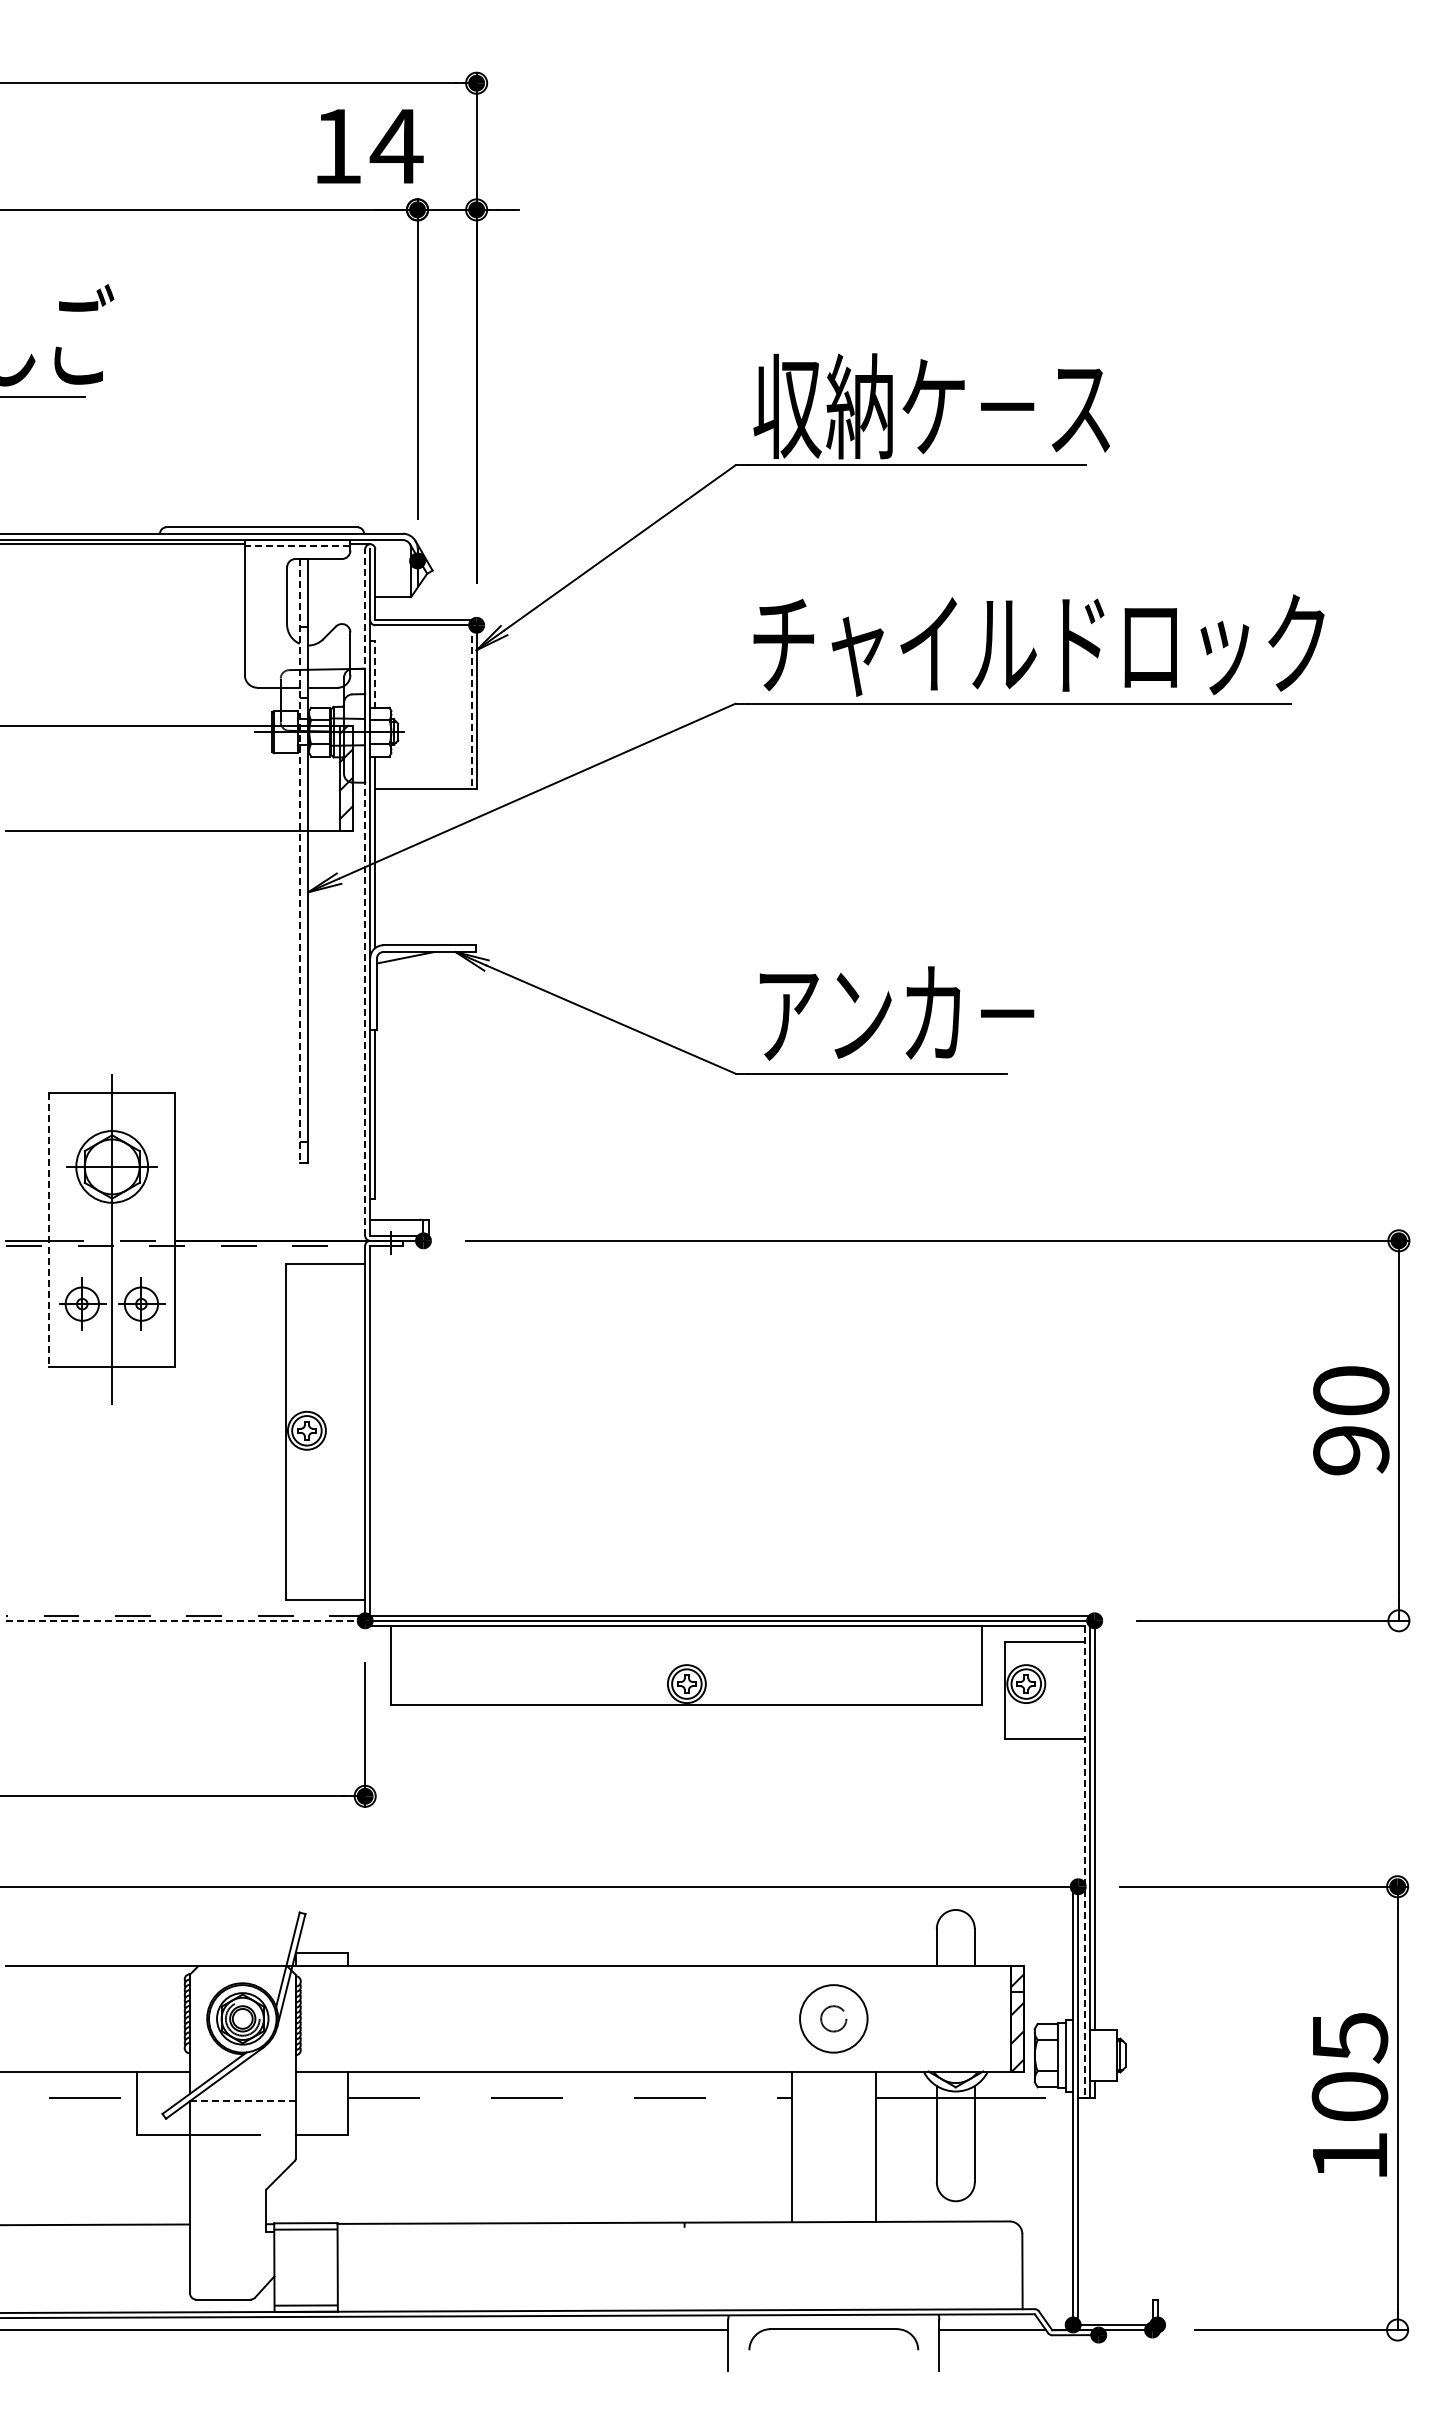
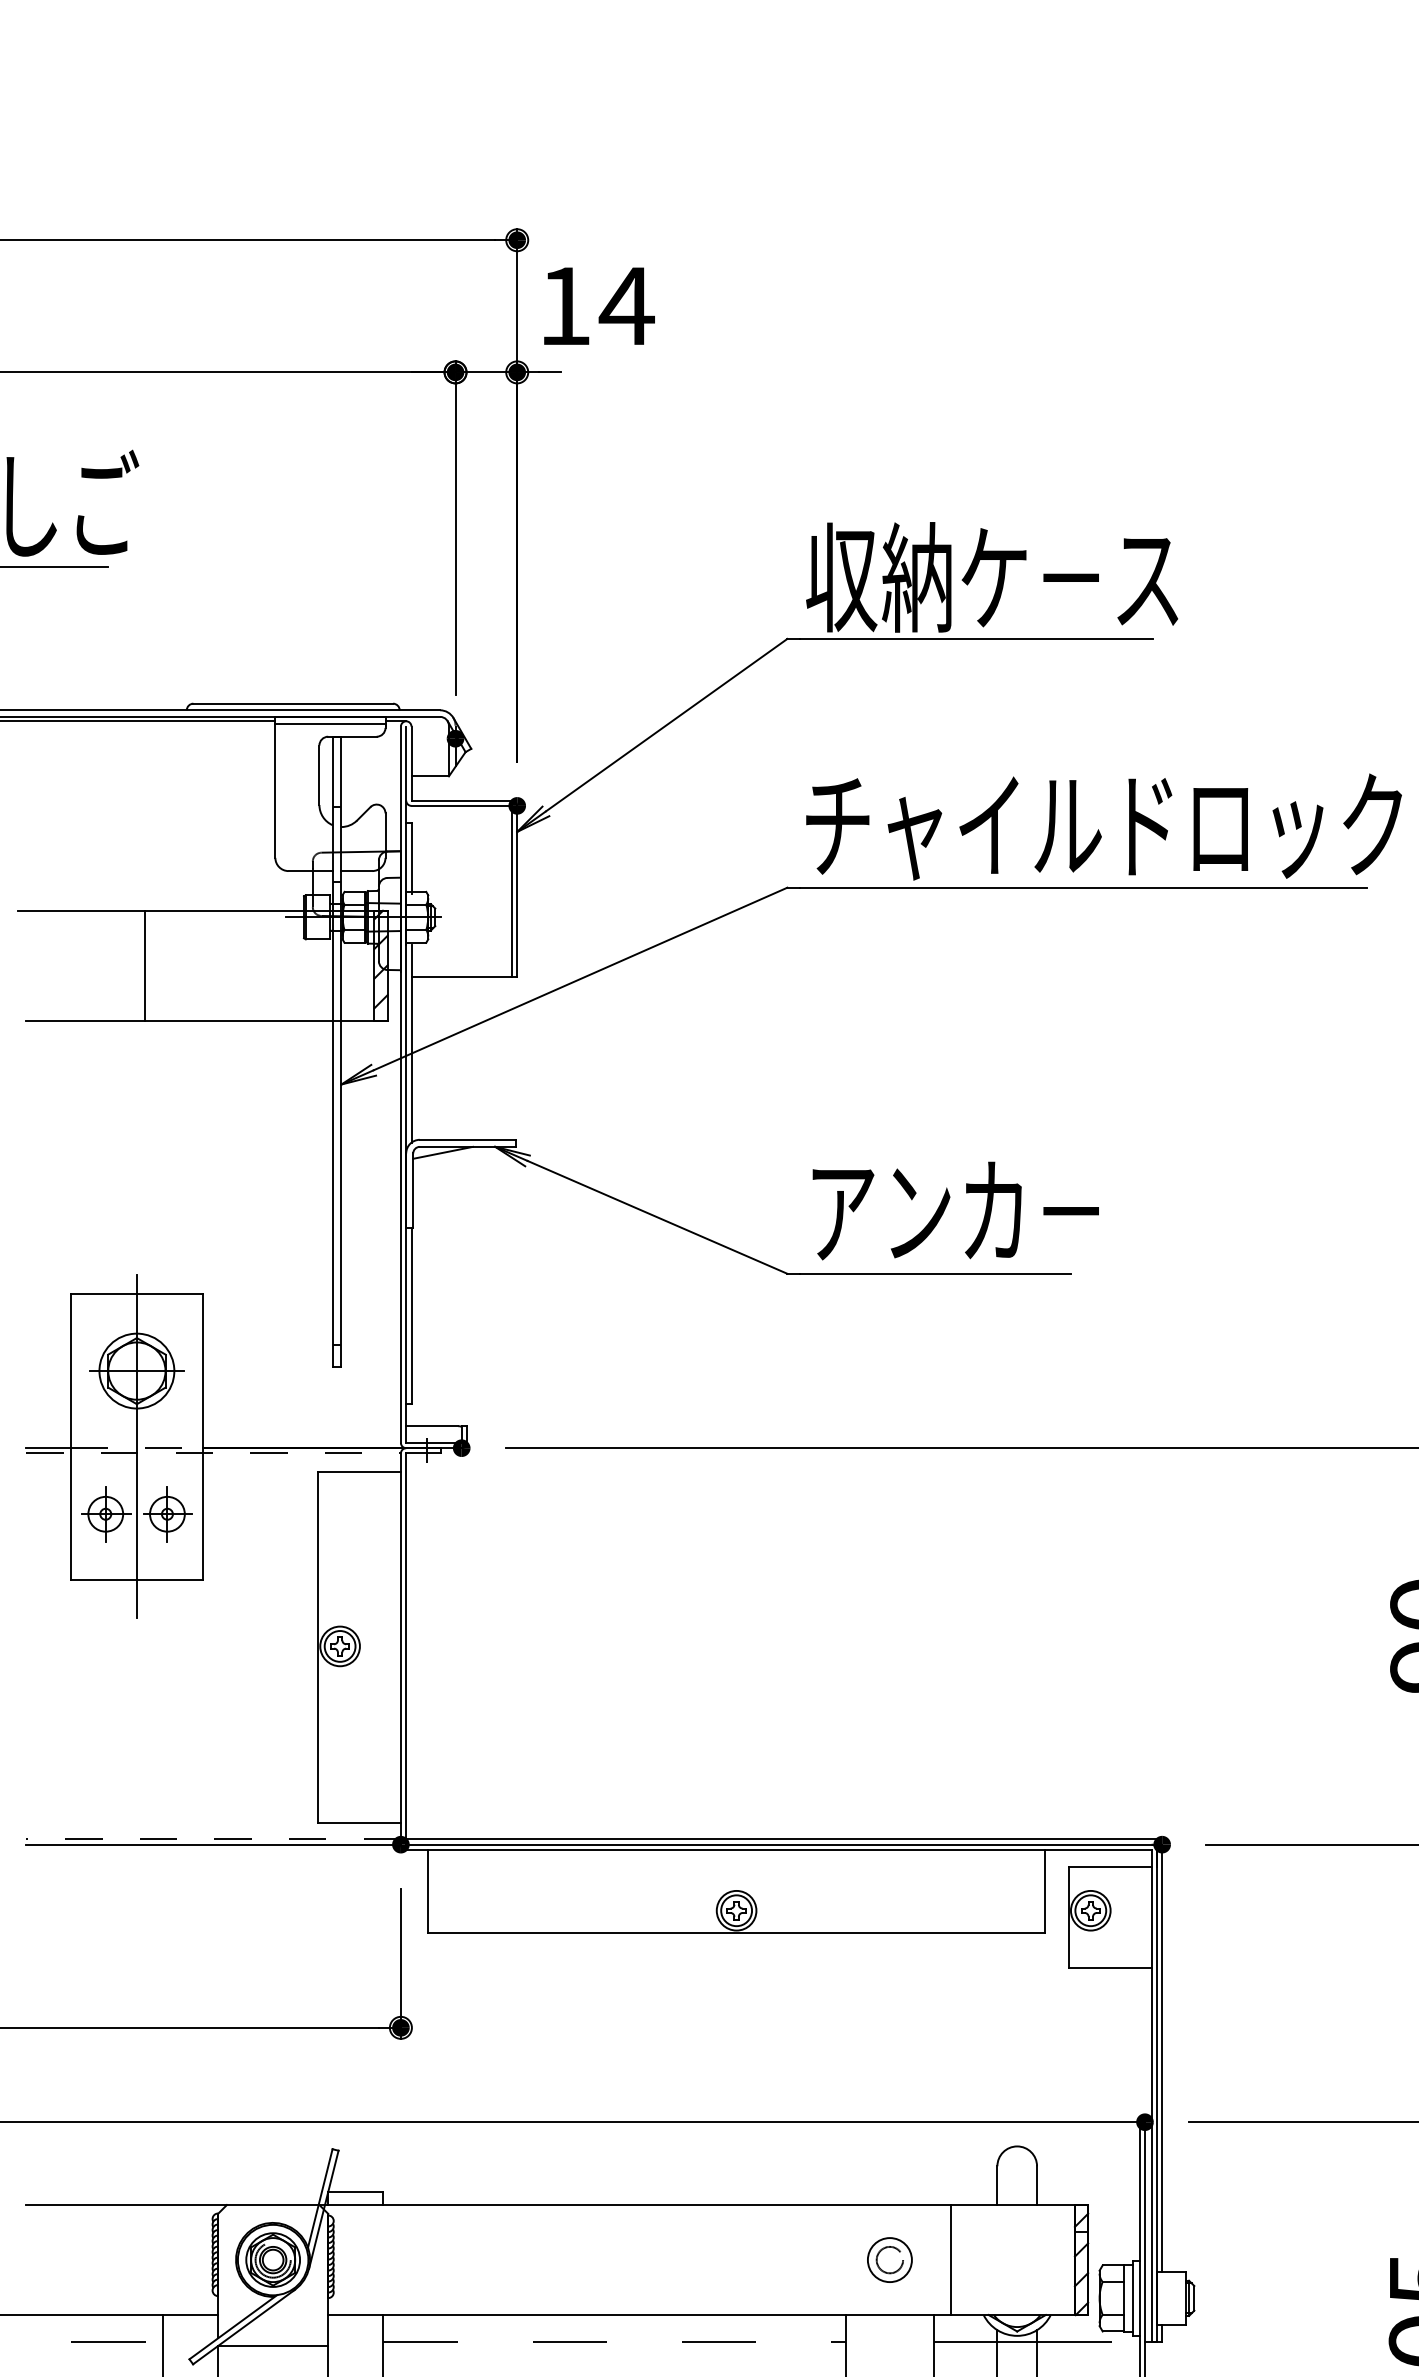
text: (370, 146) -> (599, 306), moved
line: (297, 546) -> (330, 723), dashed -> solid
line: (375, 674) -> (411, 857), dashed -> solid
line: (471, 707) -> (511, 891), dashed -> solid
line: (120, 778) -> (145, 965), added
line: (299, 860) -> (332, 1051), dashed -> solid
line: (365, 892) -> (401, 1084), dashed -> solid
line: (48, 1230) -> (70, 1437), dashed -> solid
line: (185, 1620) -> (213, 1844), dashed -> solid
line: (1084, 1861) -> (1151, 2095), dashed -> solid
circle: (833, 2018) -> (889, 2259), size x0.62
line: (891, 2018) -> (950, 2259), added
line: (242, 2101) -> (272, 2346), dashed -> solid

